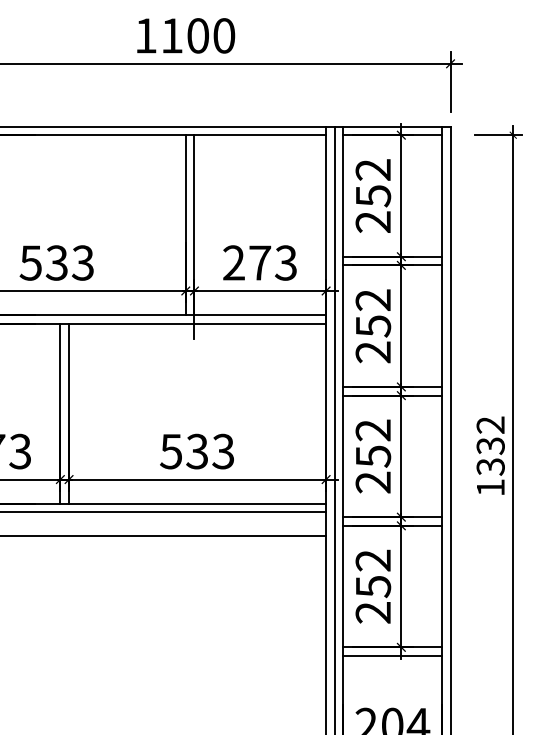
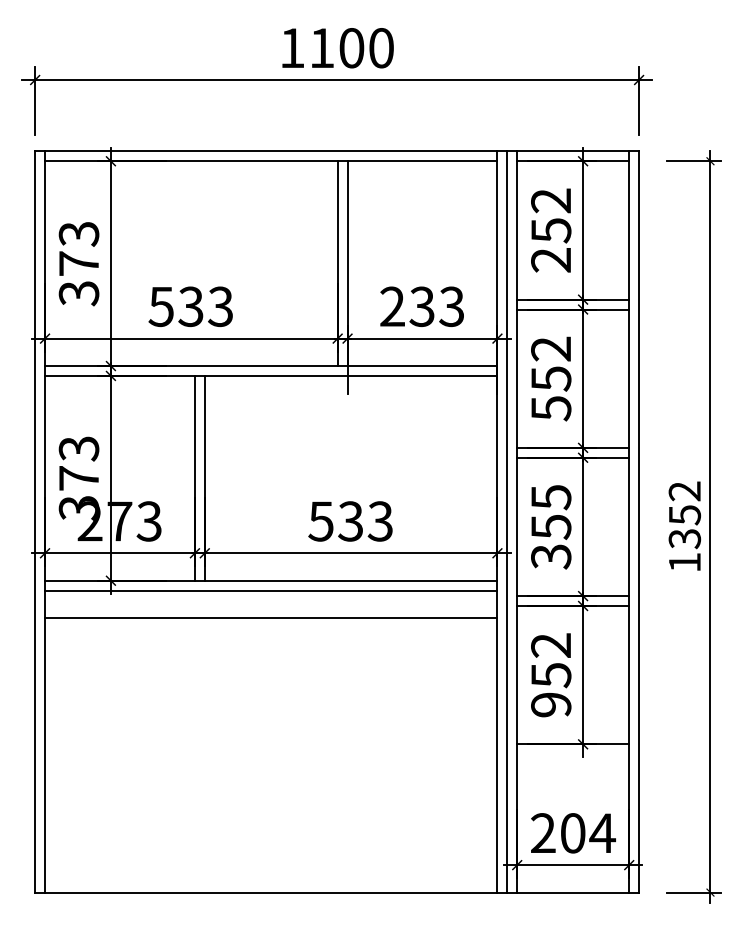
text: (259, 262) -> (421, 306), 273 -> 233
text: (373, 352) -> (551, 408), 252 -> 552
text: (490, 446) -> (684, 515), 1332 -> 1352
text: (373, 456) -> (551, 527), 252 -> 355
text: (373, 612) -> (551, 704), 252 -> 952
line: (392, 656) -> (573, 754), removed

